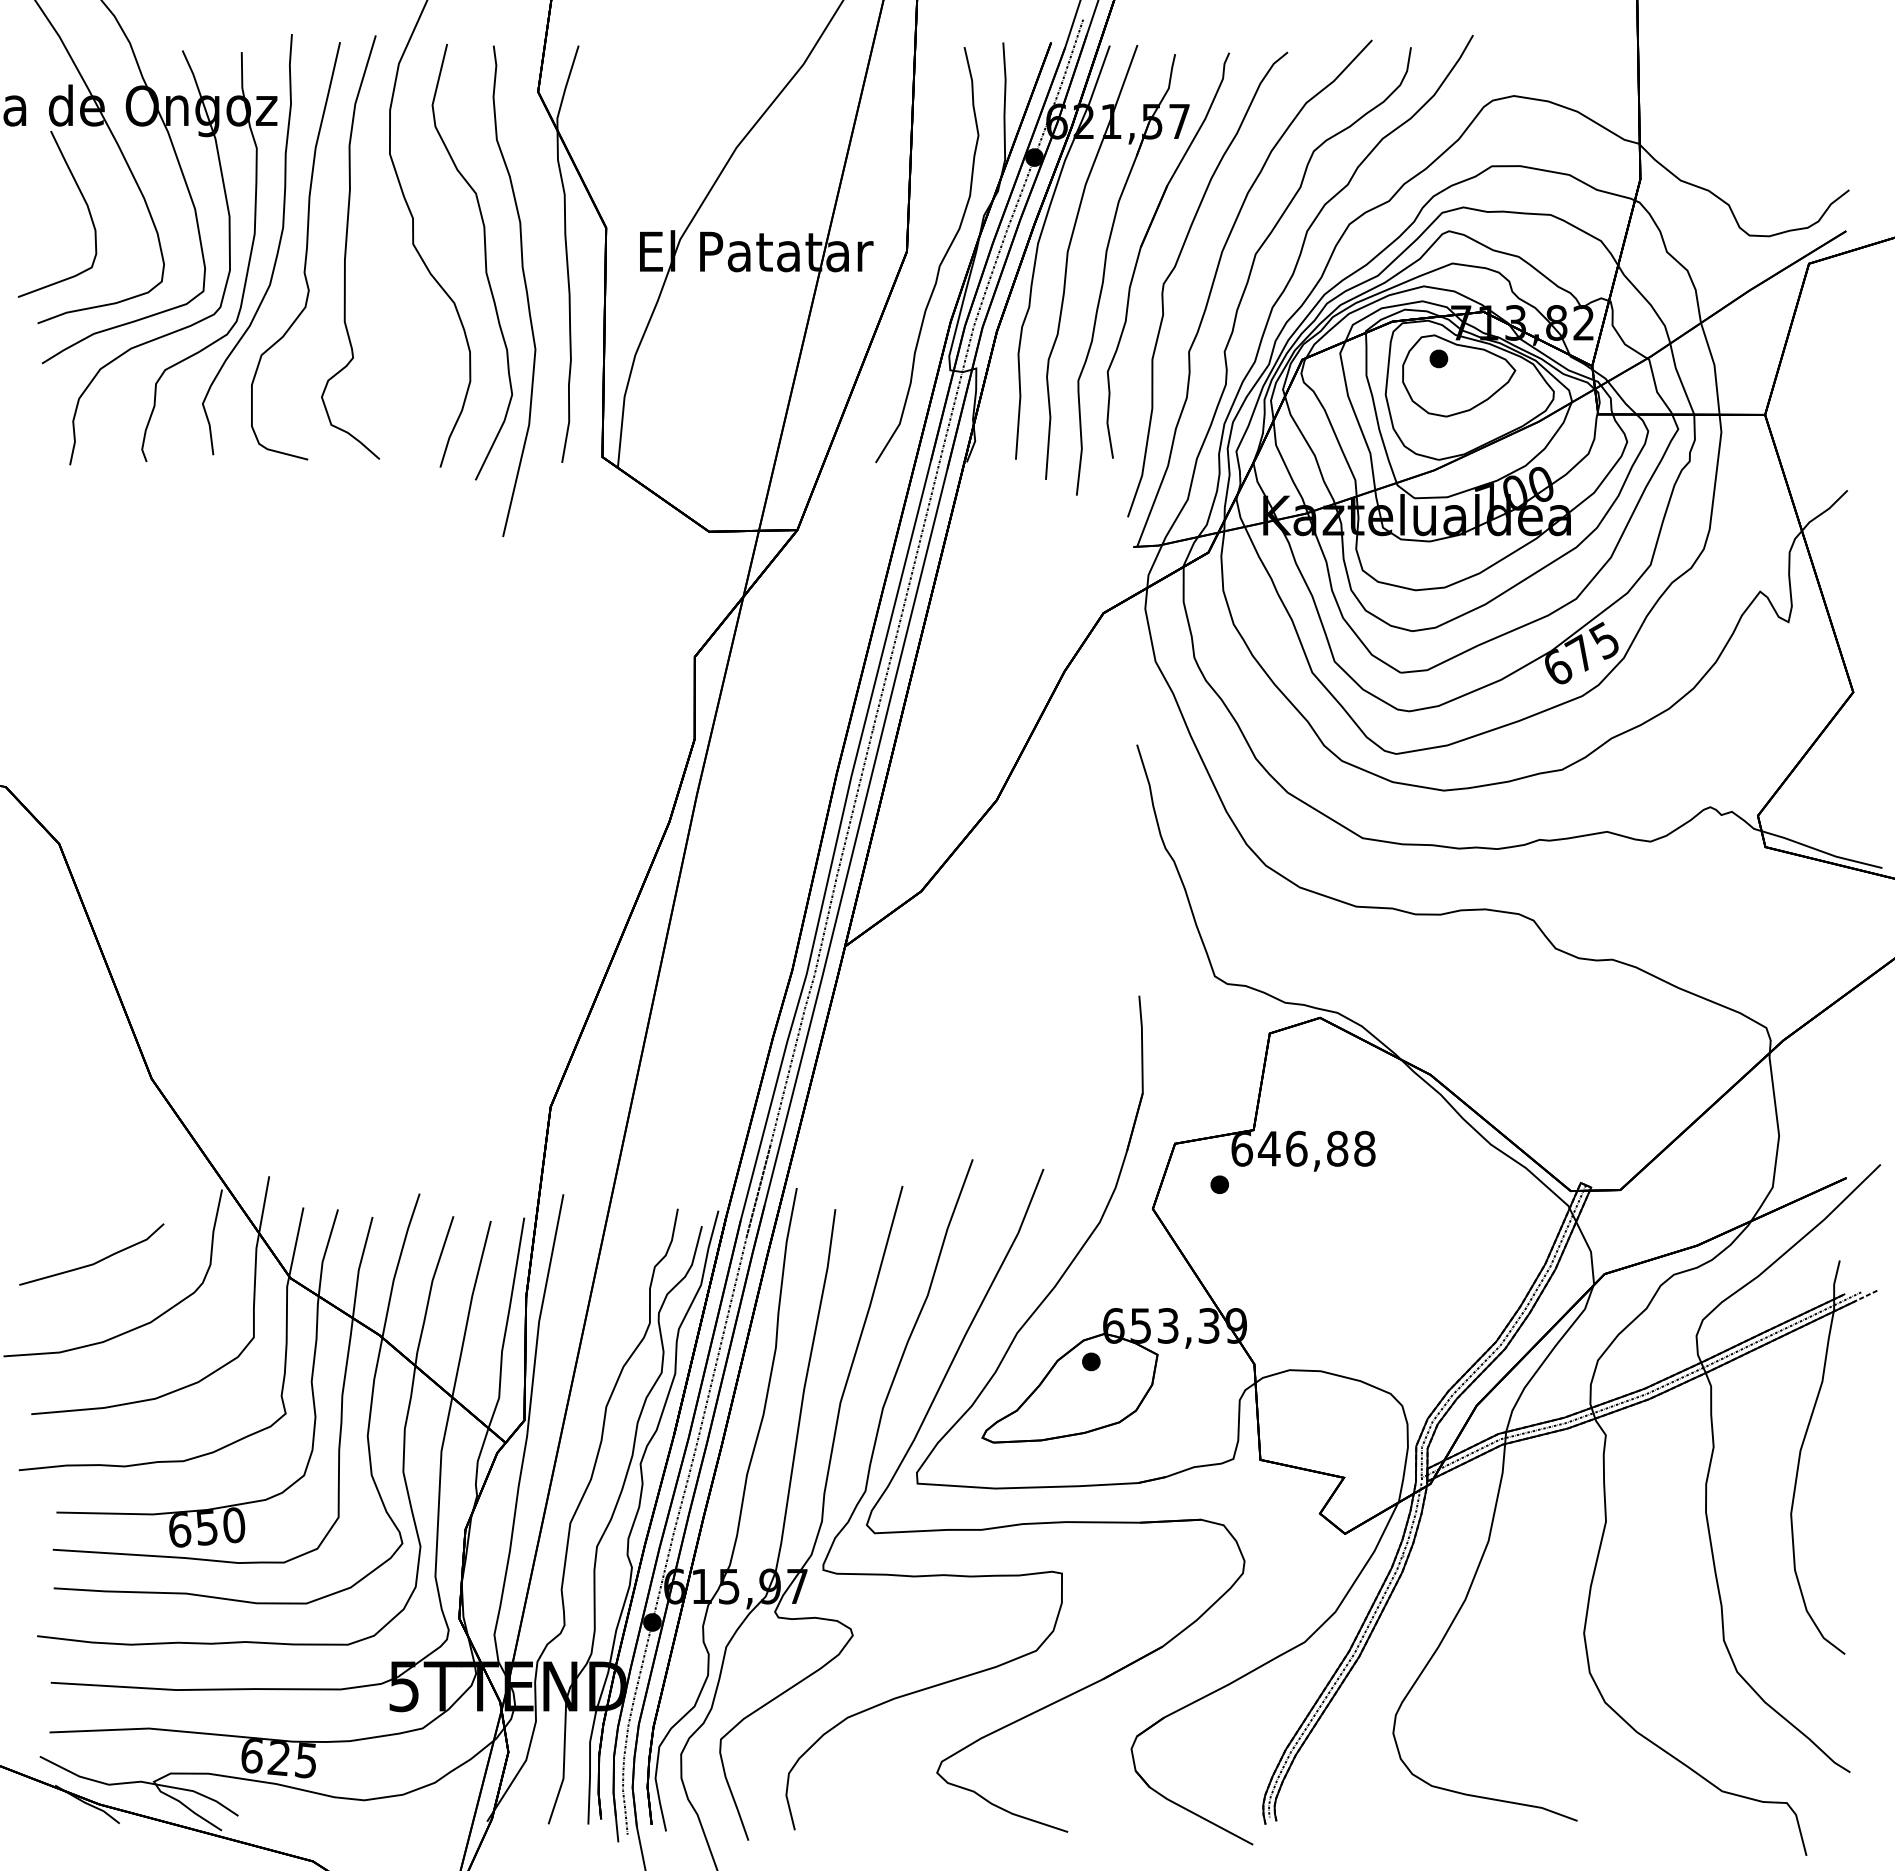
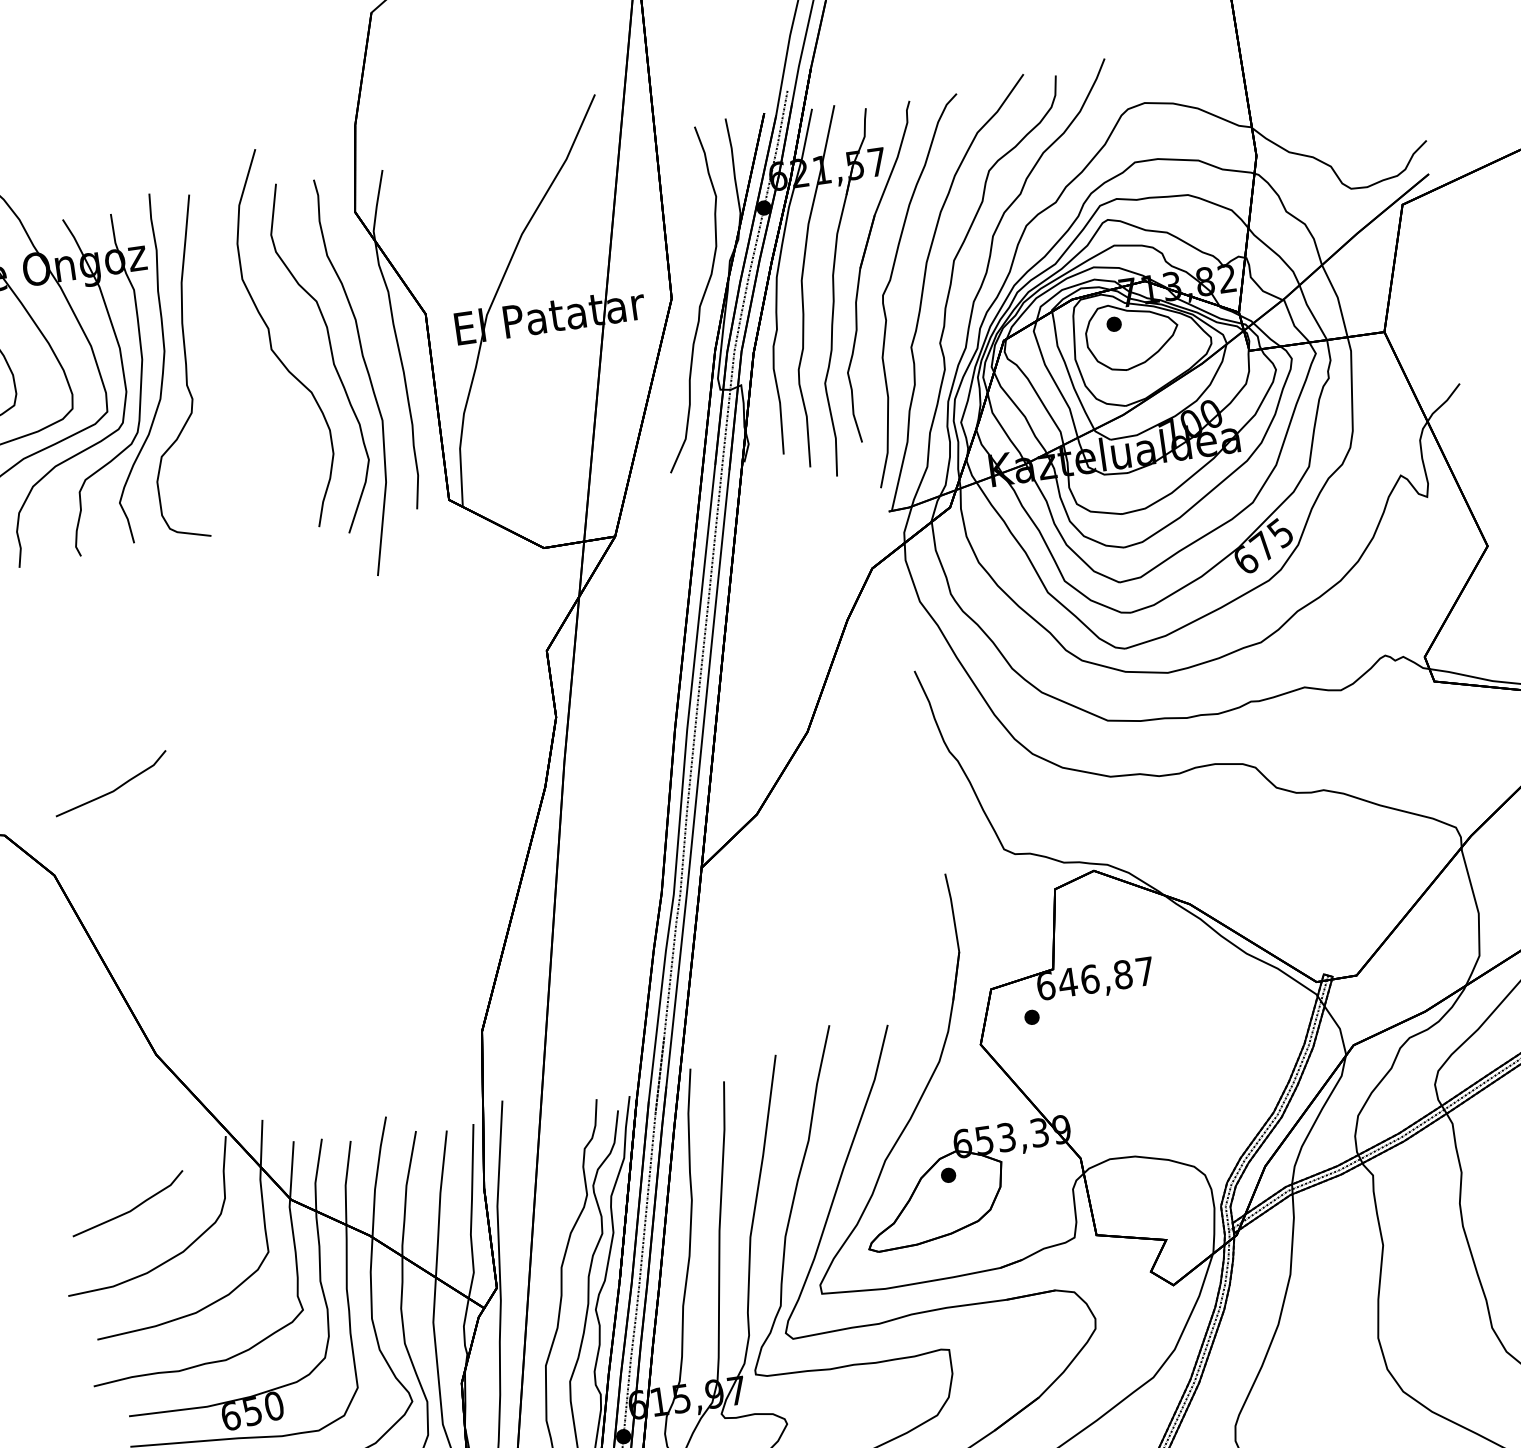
part: (350, 247) -> (221, 359), removed
part: (146, 750) -> (114, 789), added
text: (1364, 1148) -> (1144, 971), 646,88 -> 646,87

